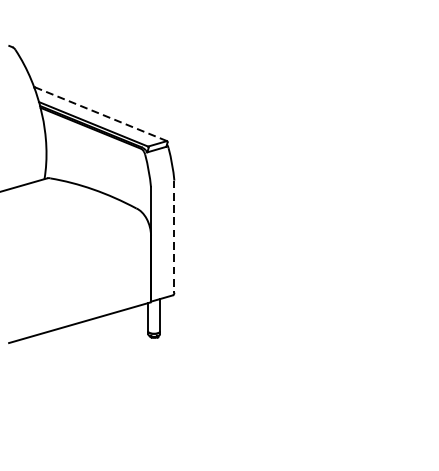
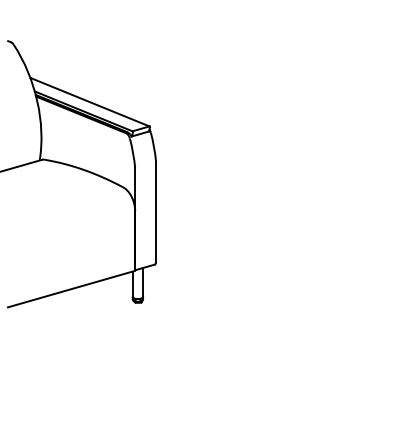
line: (101, 114) -> (90, 102), dashed -> solid
line: (174, 237) -> (156, 212), dashed -> solid

